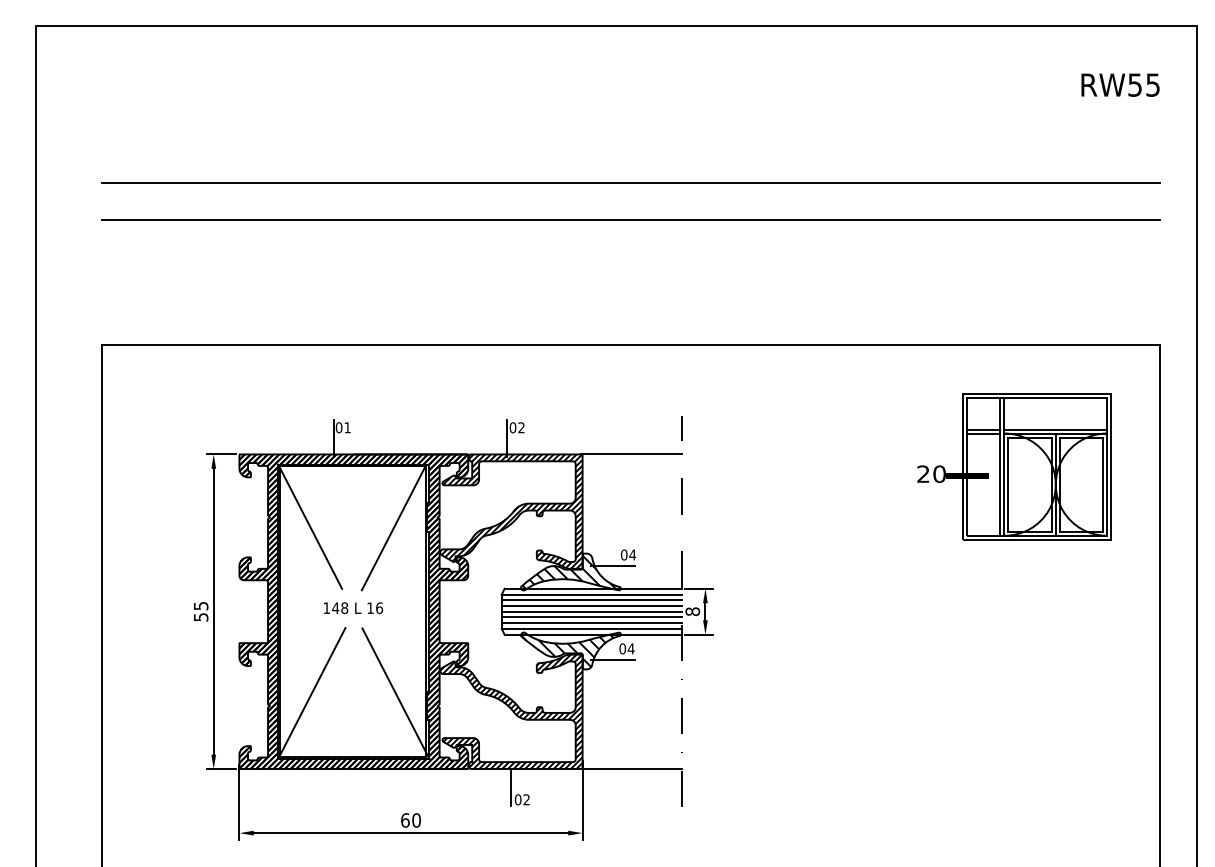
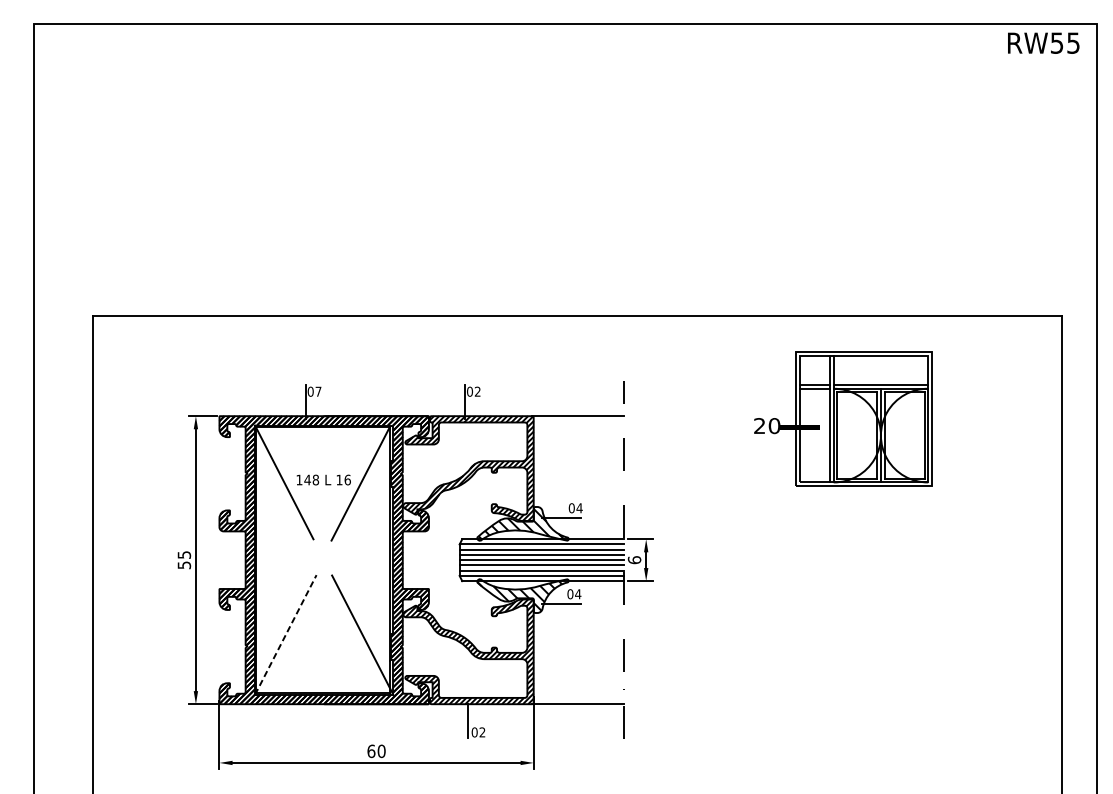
text: (1120, 84) -> (1043, 42), moved
line: (630, 182) -> (577, 167), removed
line: (630, 220) -> (577, 201), removed
text: (347, 427) -> (318, 391), 01 -> 07
part: (1014, 466) -> (843, 418), moved
text: (353, 608) -> (323, 480), moved
text: (692, 611) -> (634, 559), 8 -> 6
line: (312, 692) -> (286, 634), solid -> dashed

